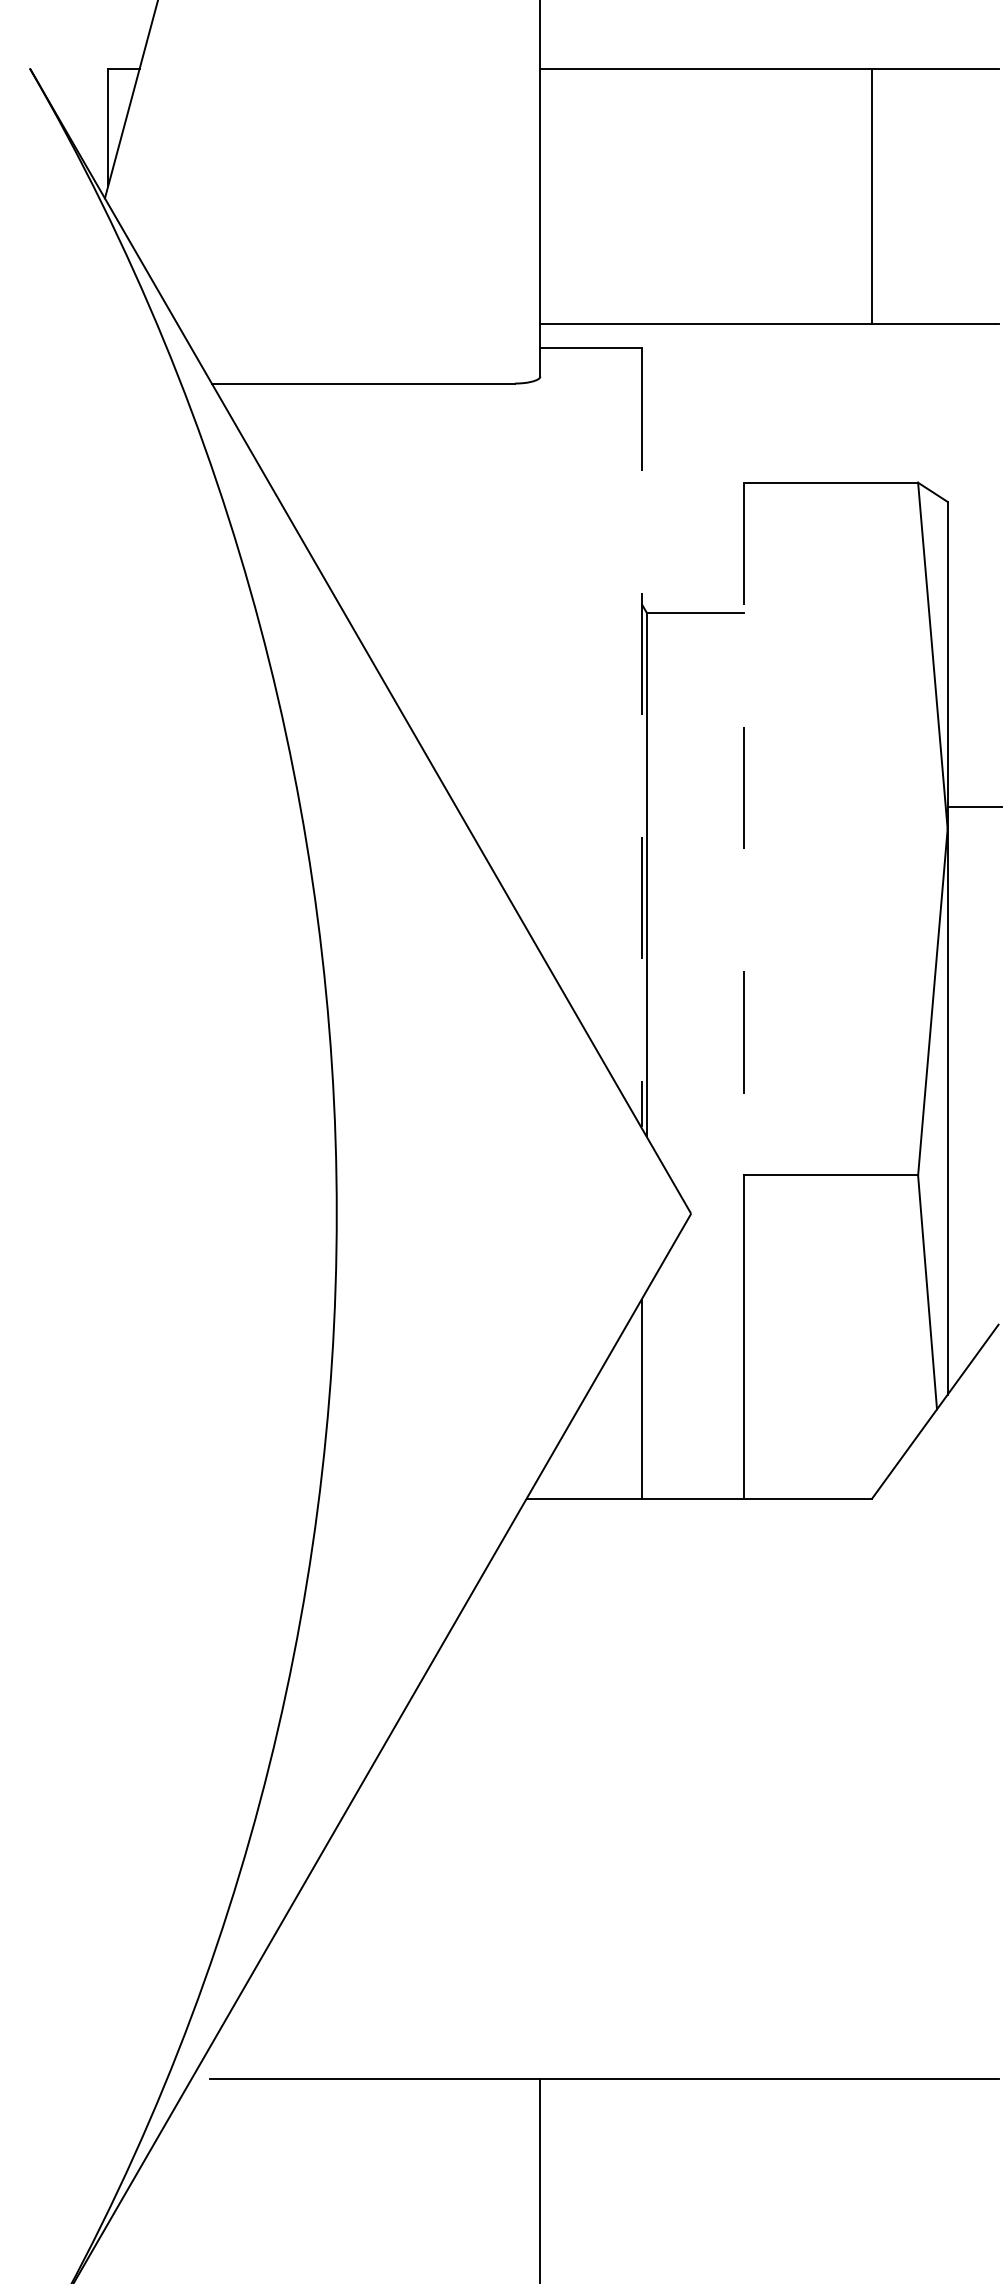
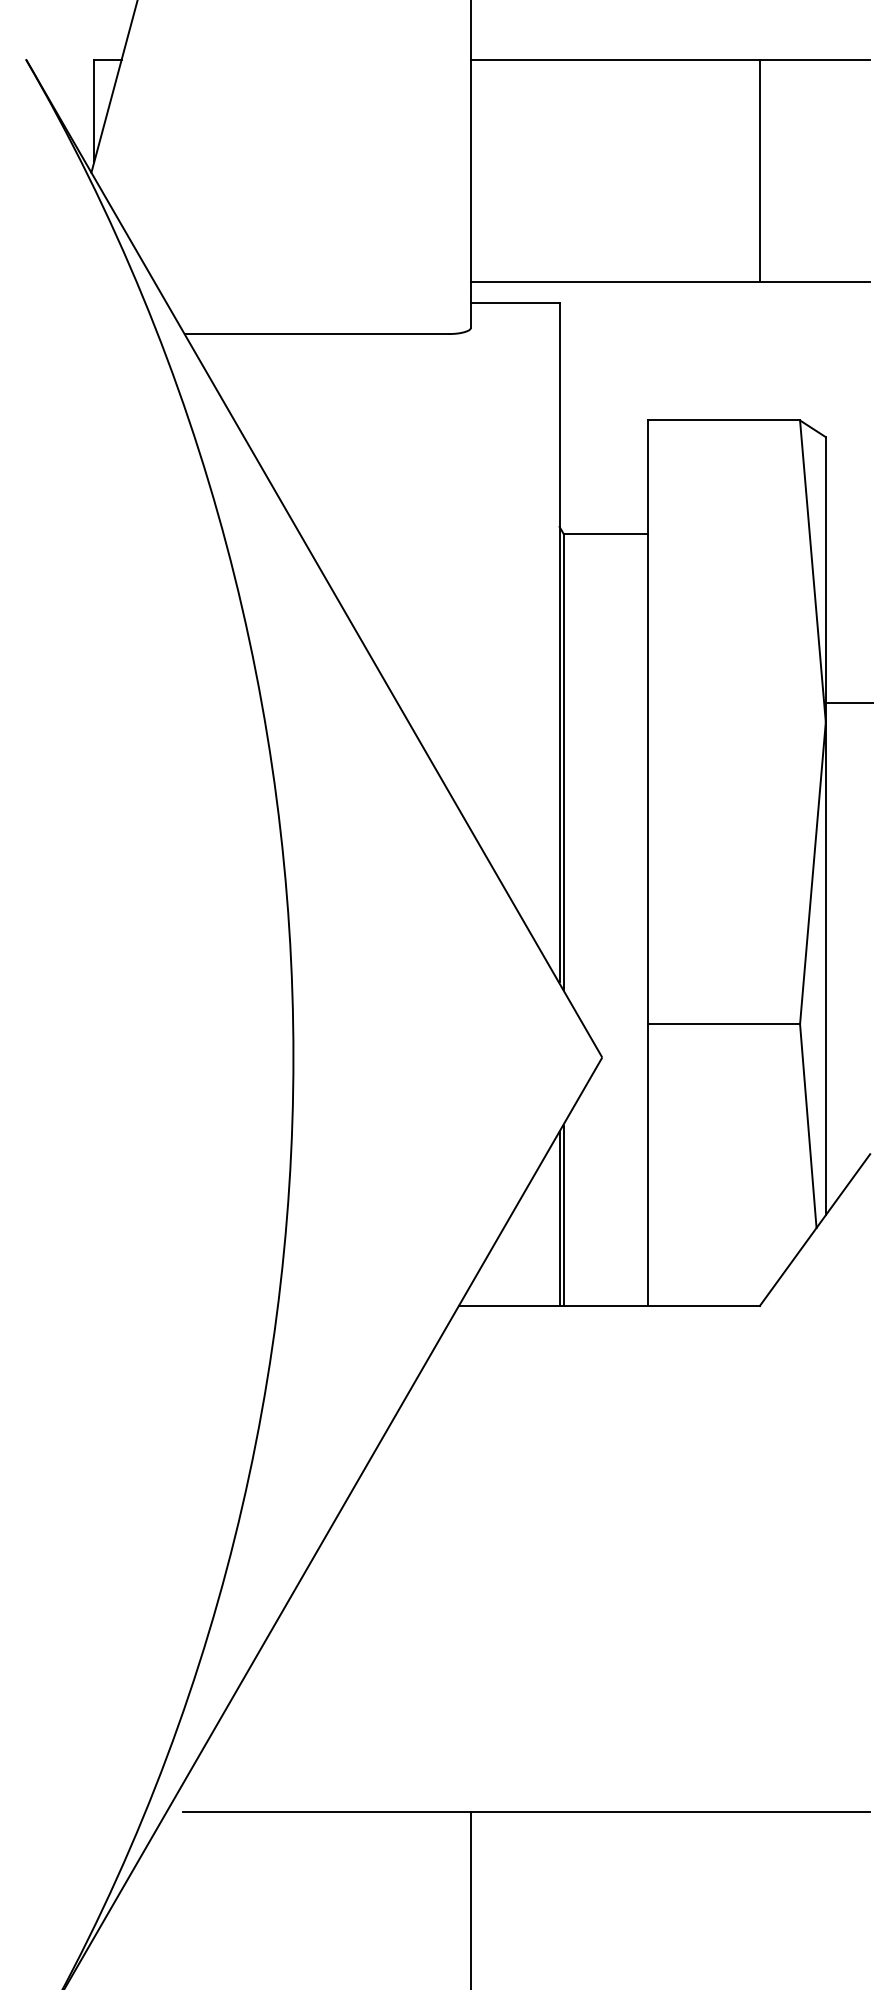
line: (642, 738) -> (559, 643), dashed -> solid
line: (744, 829) -> (648, 722), dashed -> solid
line: (646, 1395) -> (563, 1215), added

